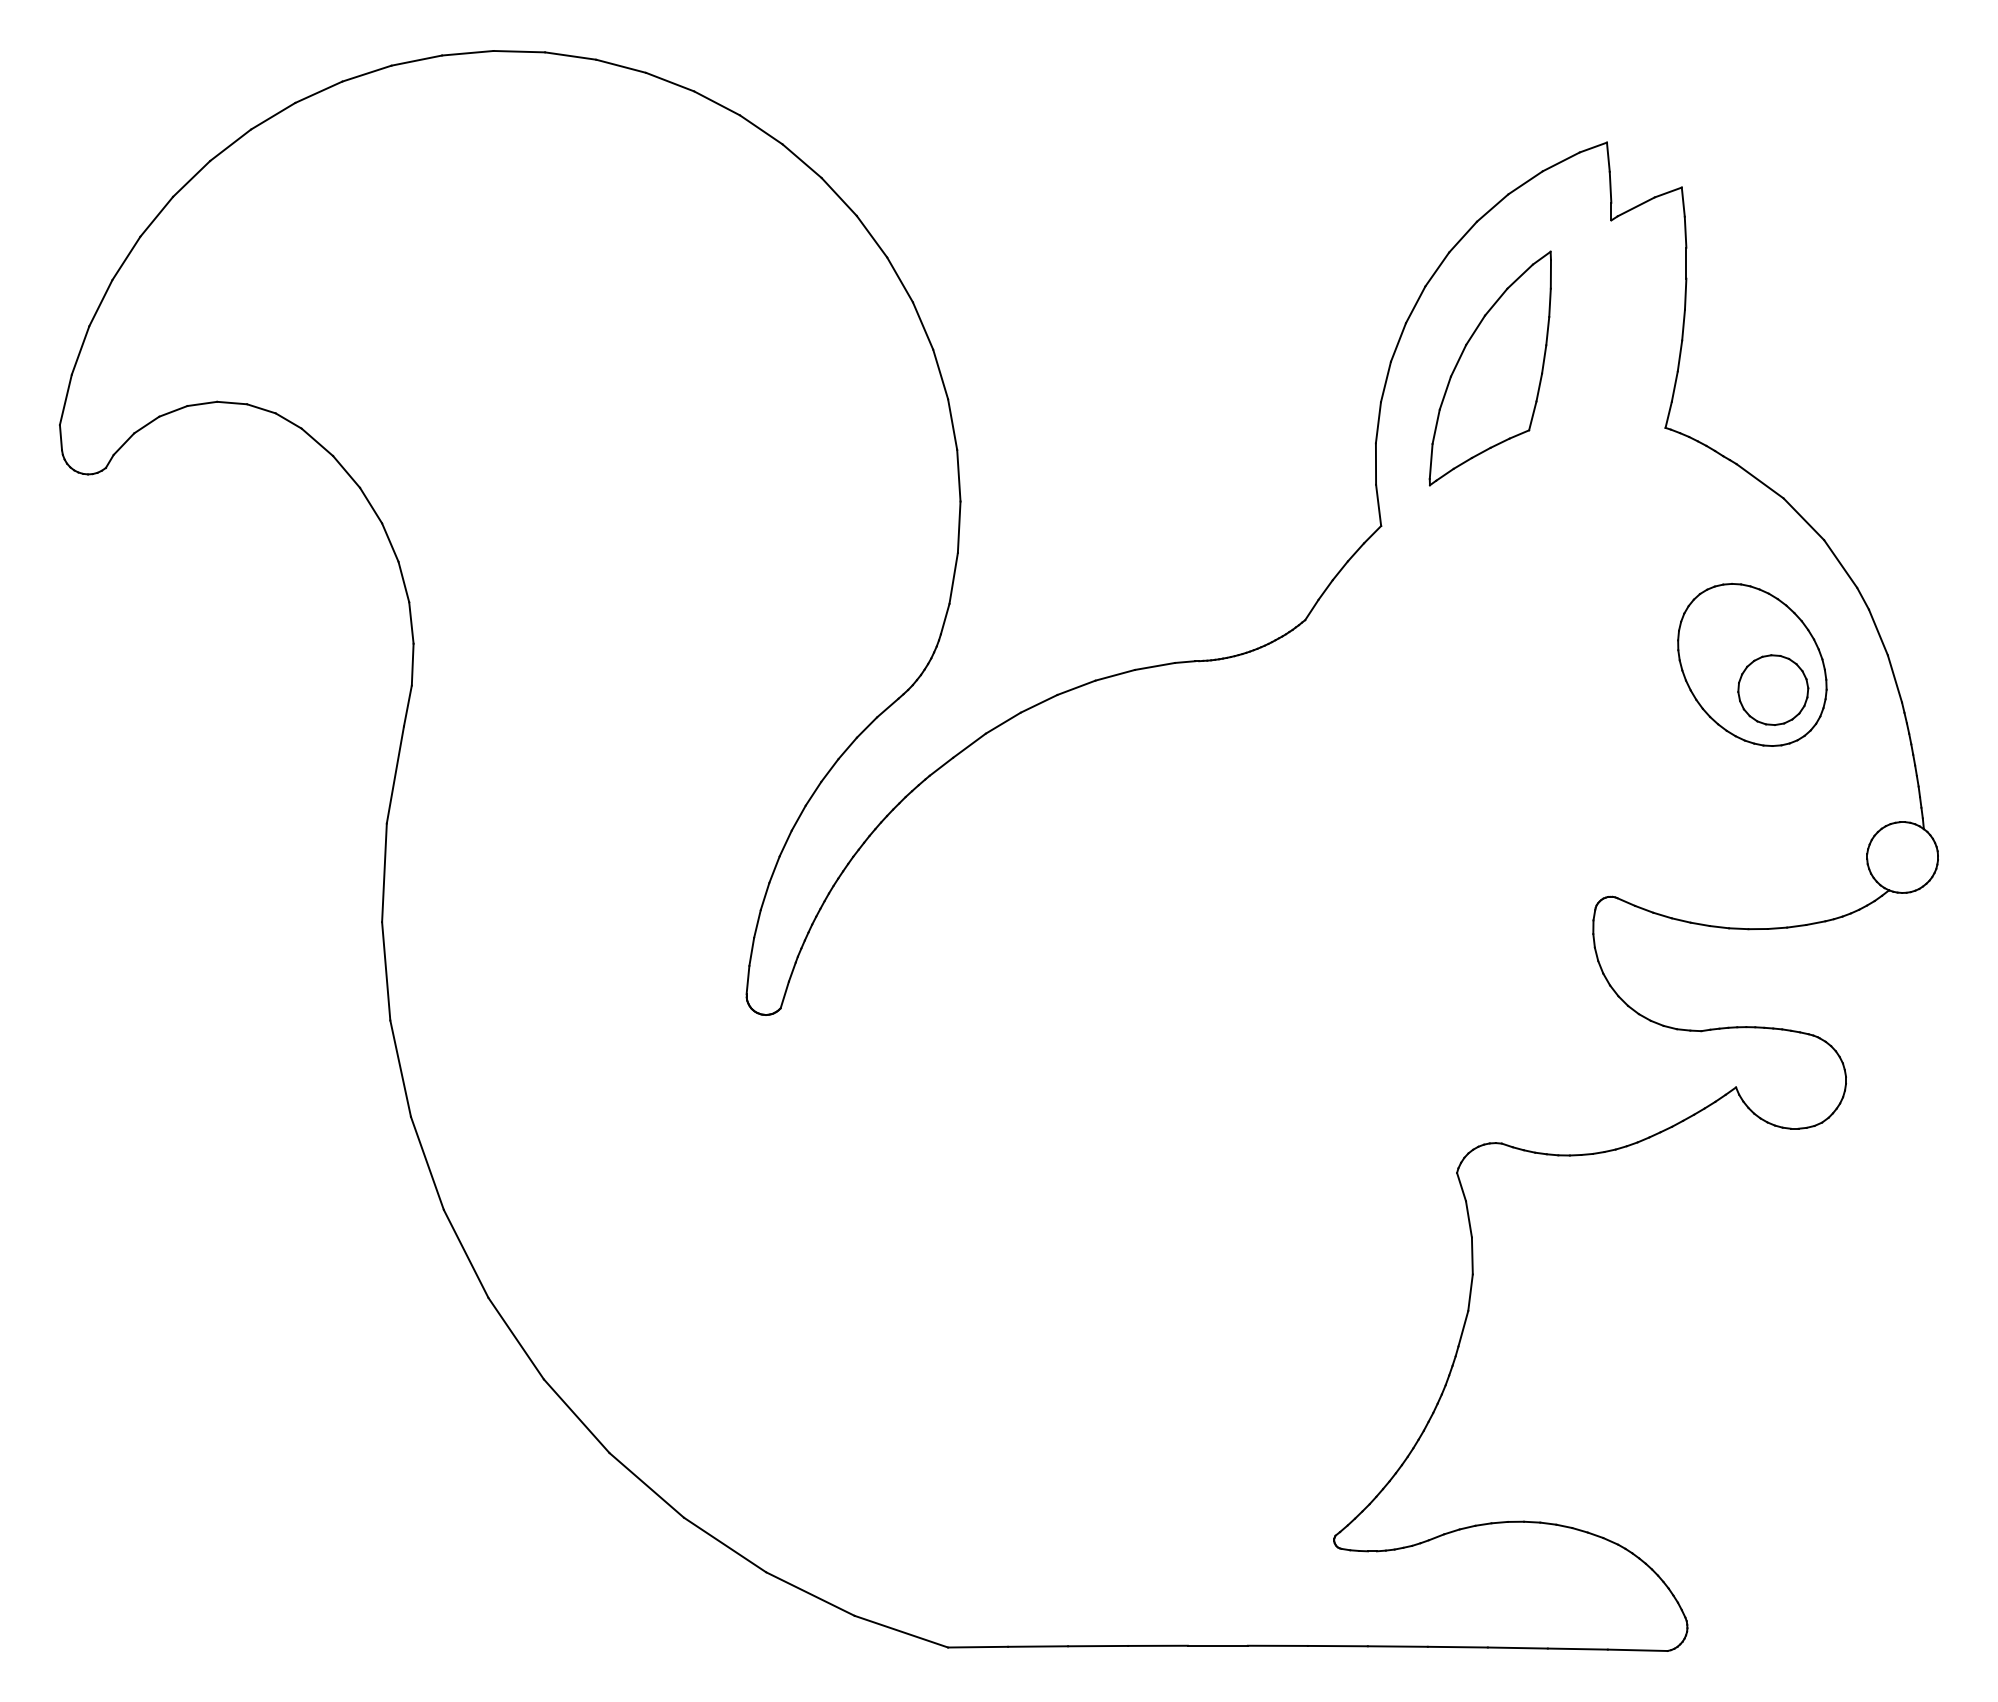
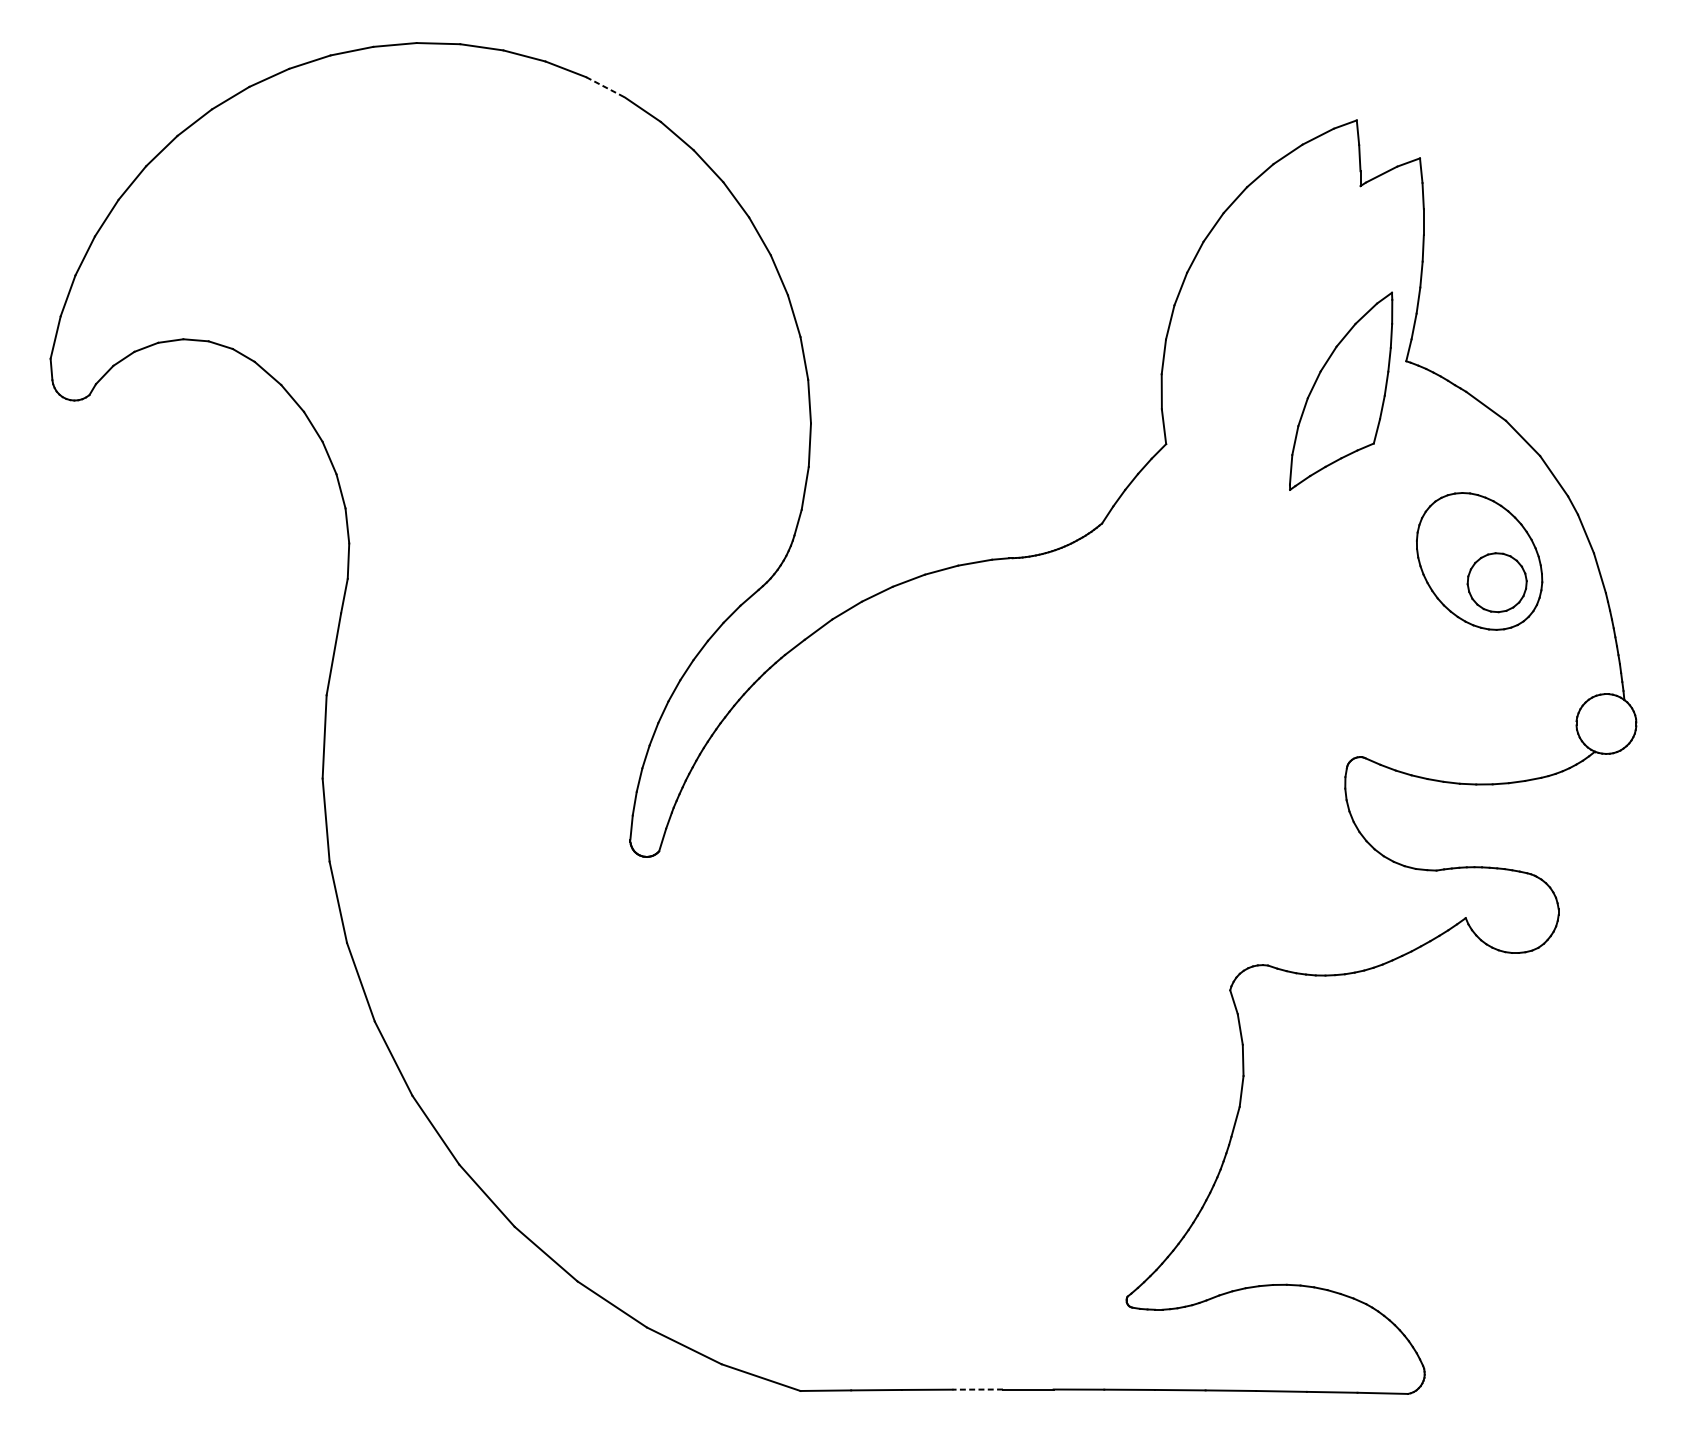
line: (717, 103) -> (605, 87), solid -> dashed
part: (1489, 368) -> (1340, 391), moved
line: (1157, 1645) -> (977, 1389), solid -> dashed

